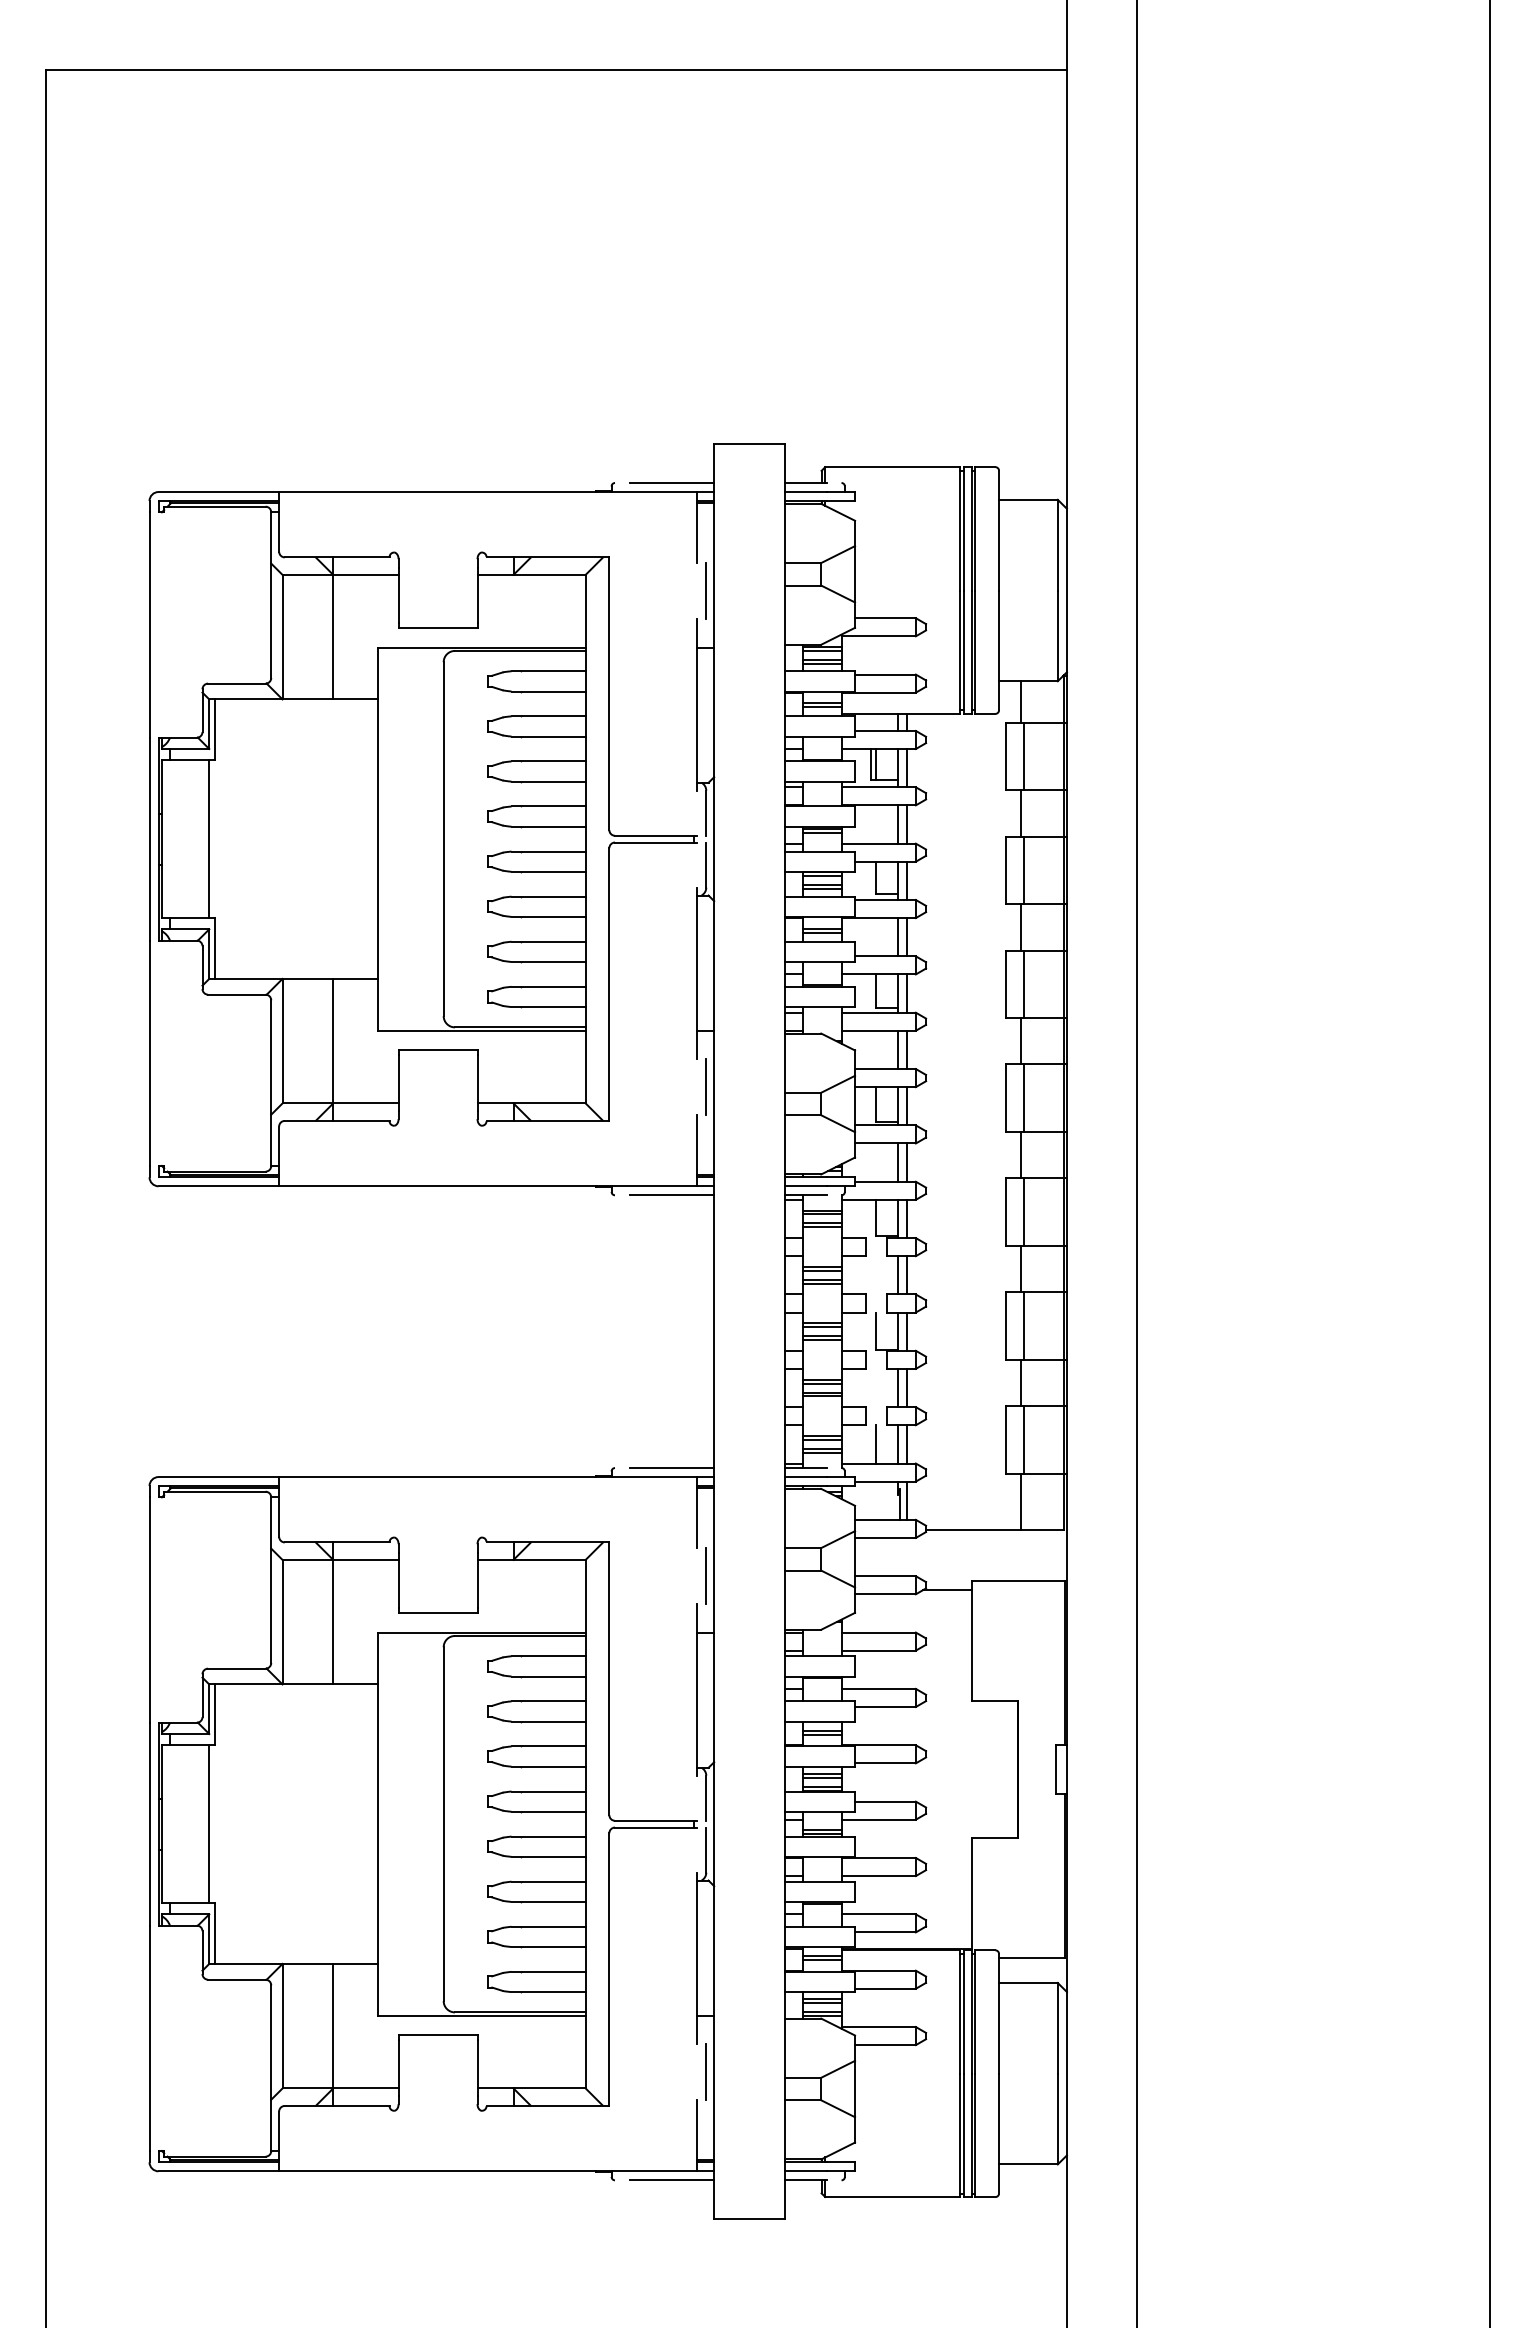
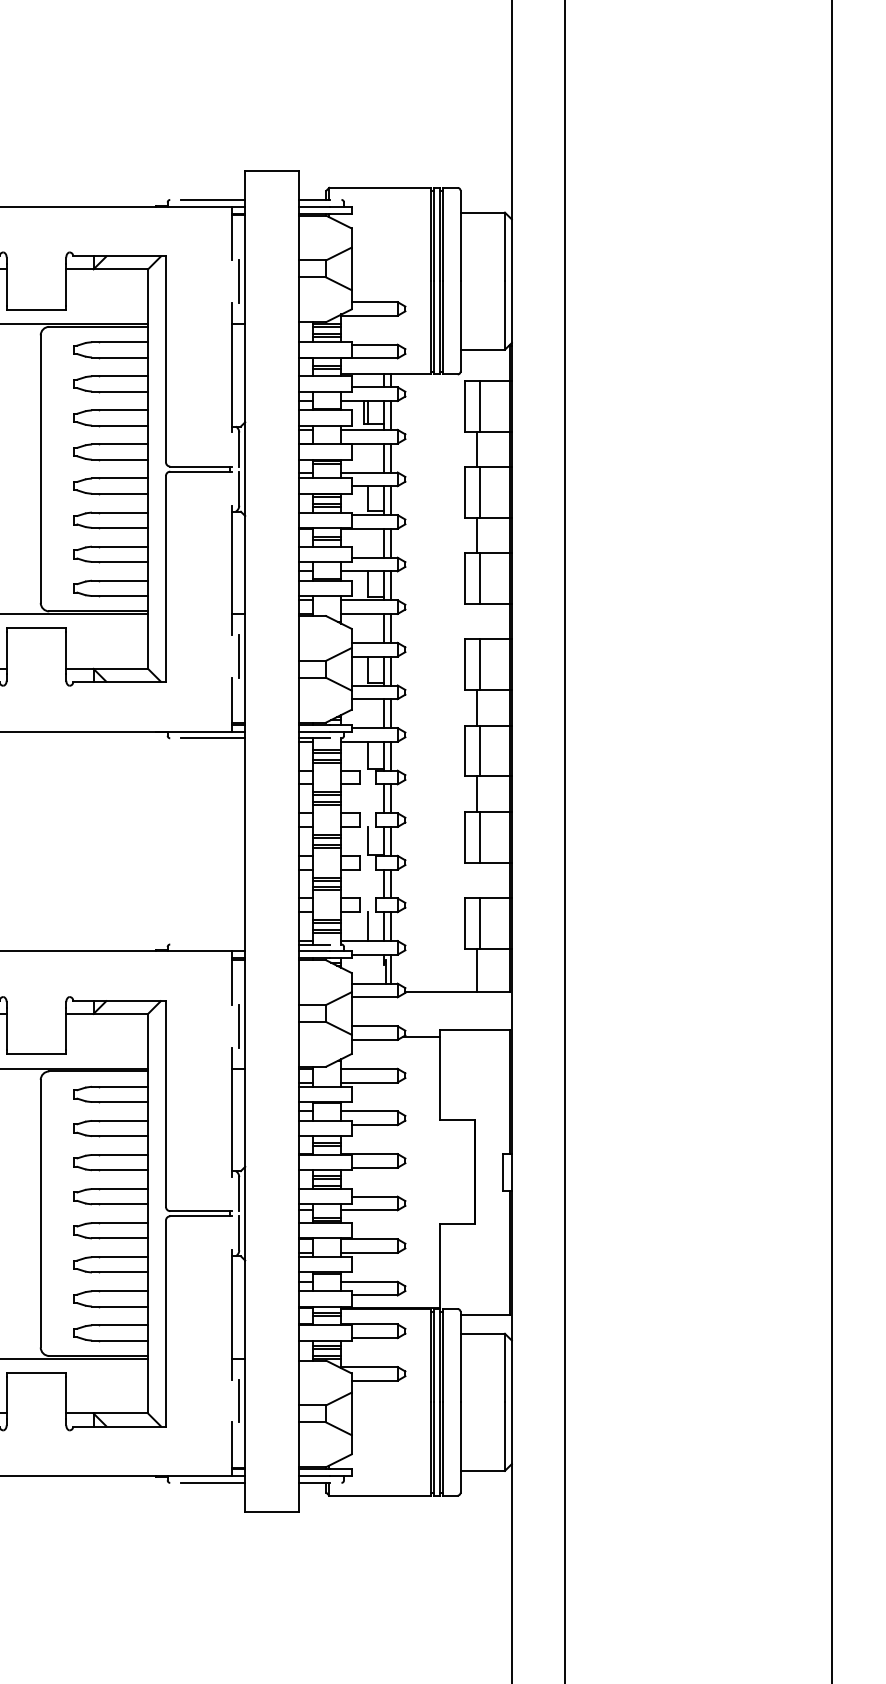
line: (1020, 701) -> (476, 365), removed
line: (1020, 1040) -> (476, 621), removed
line: (1020, 1382) -> (476, 879), removed
line: (671, 1468) -> (212, 944), removed

